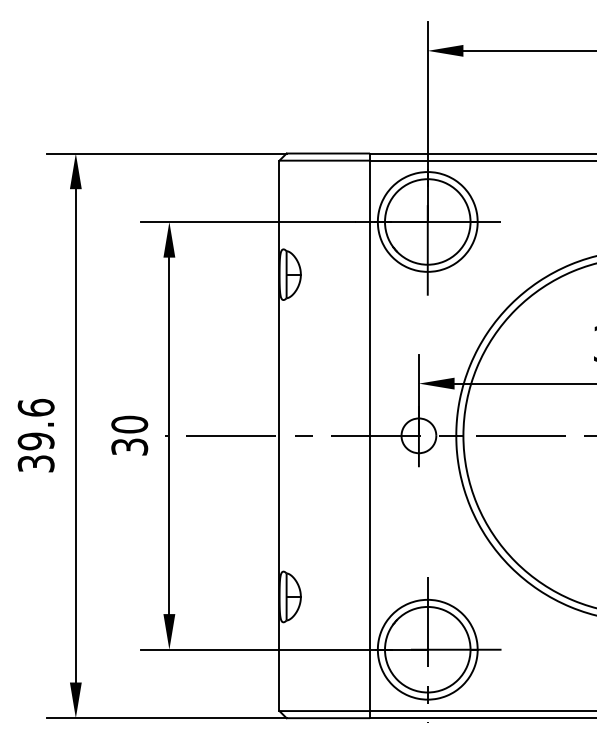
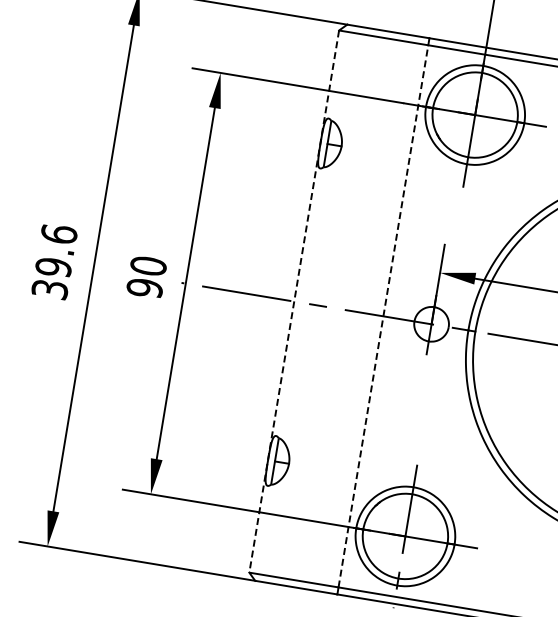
line: (370, 435) -> (383, 316), solid -> dashed
line: (279, 436) -> (294, 302), solid -> dashed
text: (129, 446) -> (144, 287), 30 -> 90

